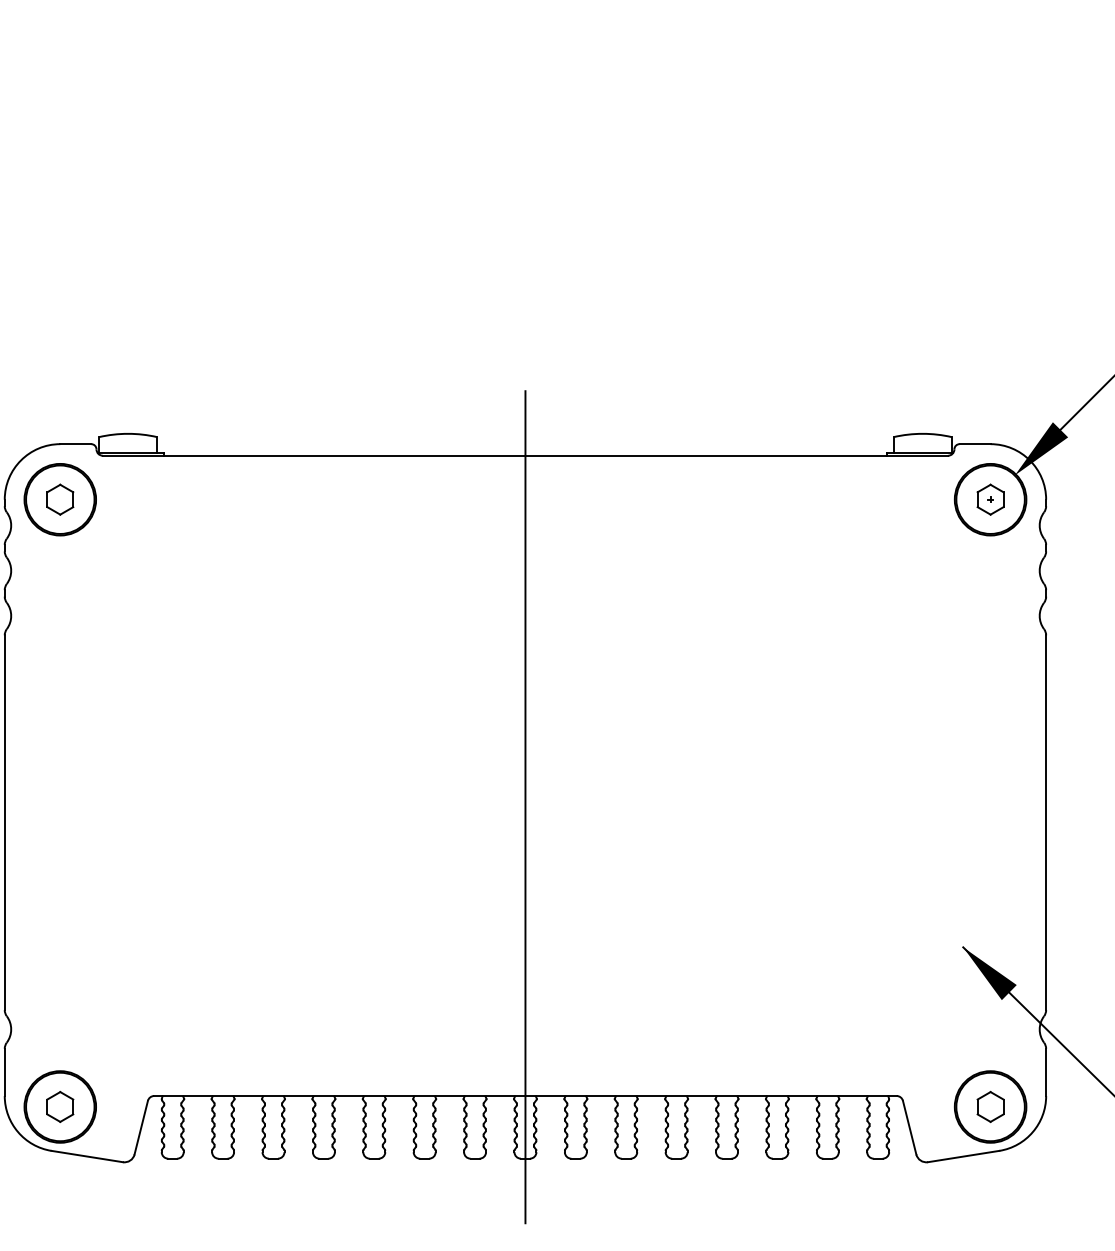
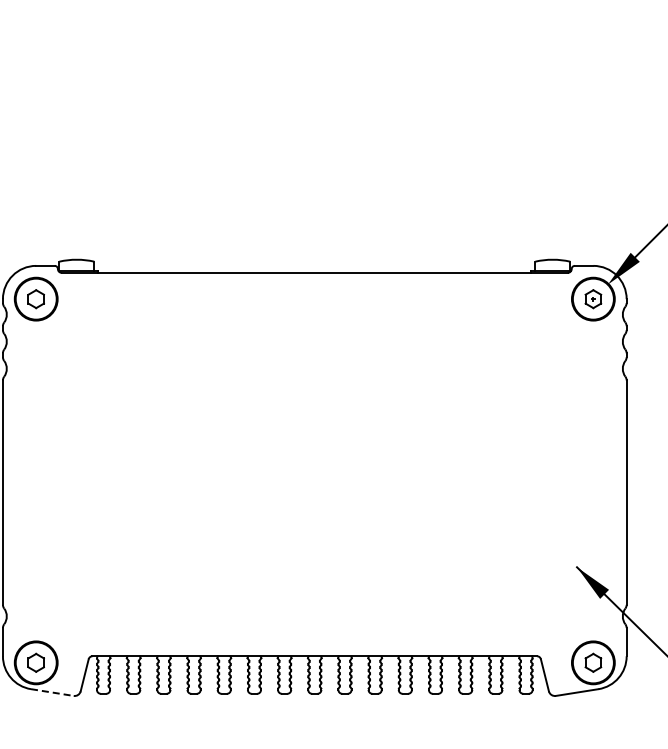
line: (524, 807) -> (314, 483), removed
line: (87, 1156) -> (52, 692), solid -> dashed

